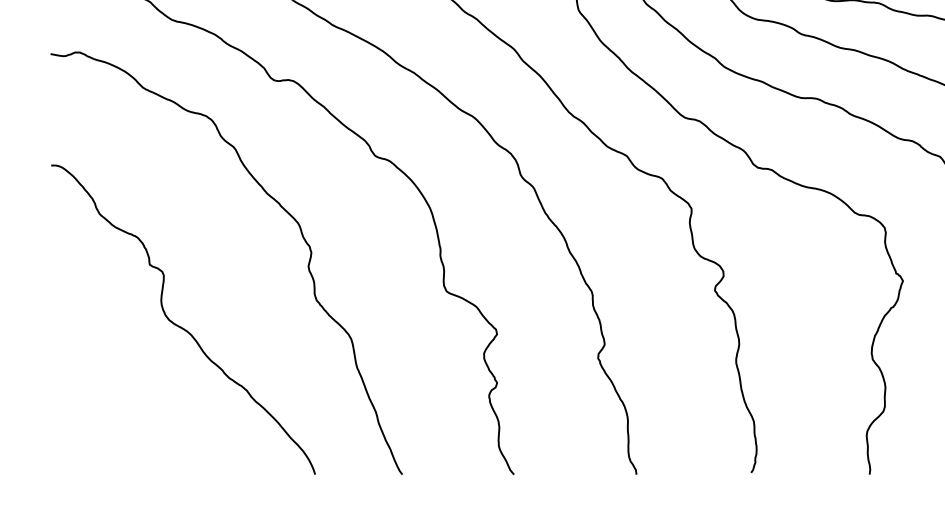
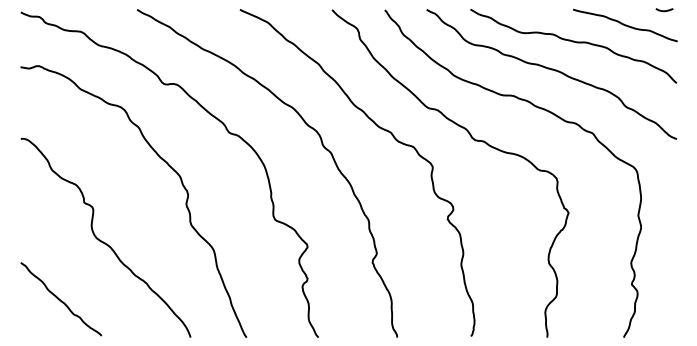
curve: (112, 415) -> (60, 299), added

